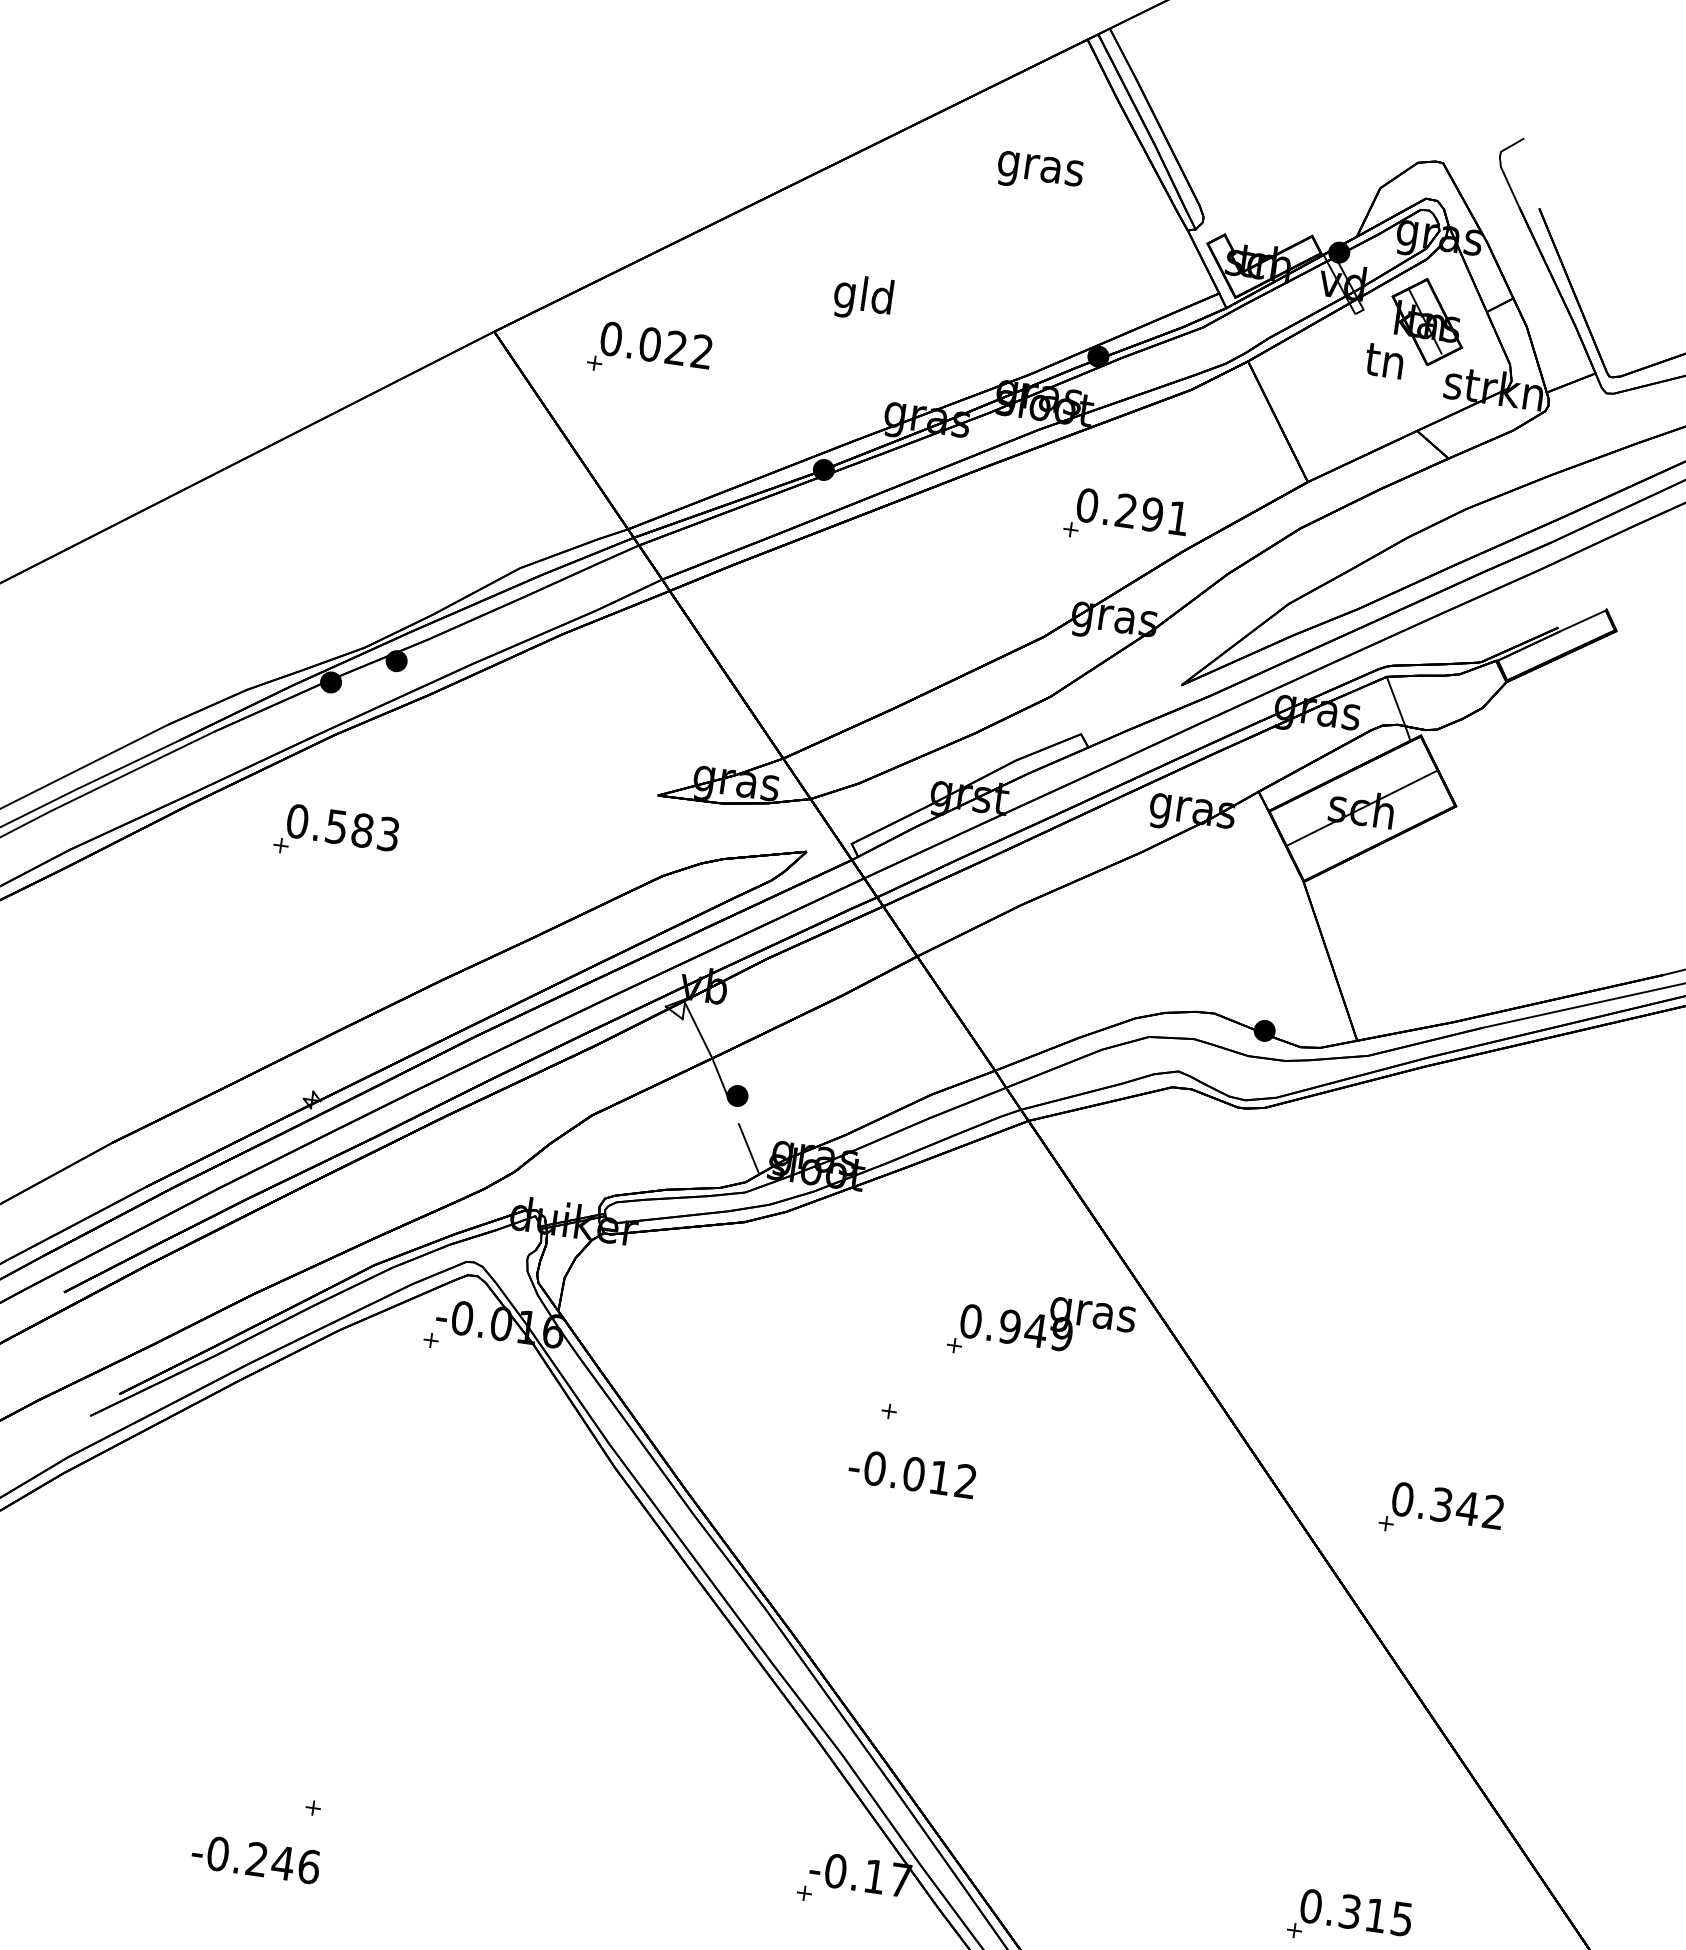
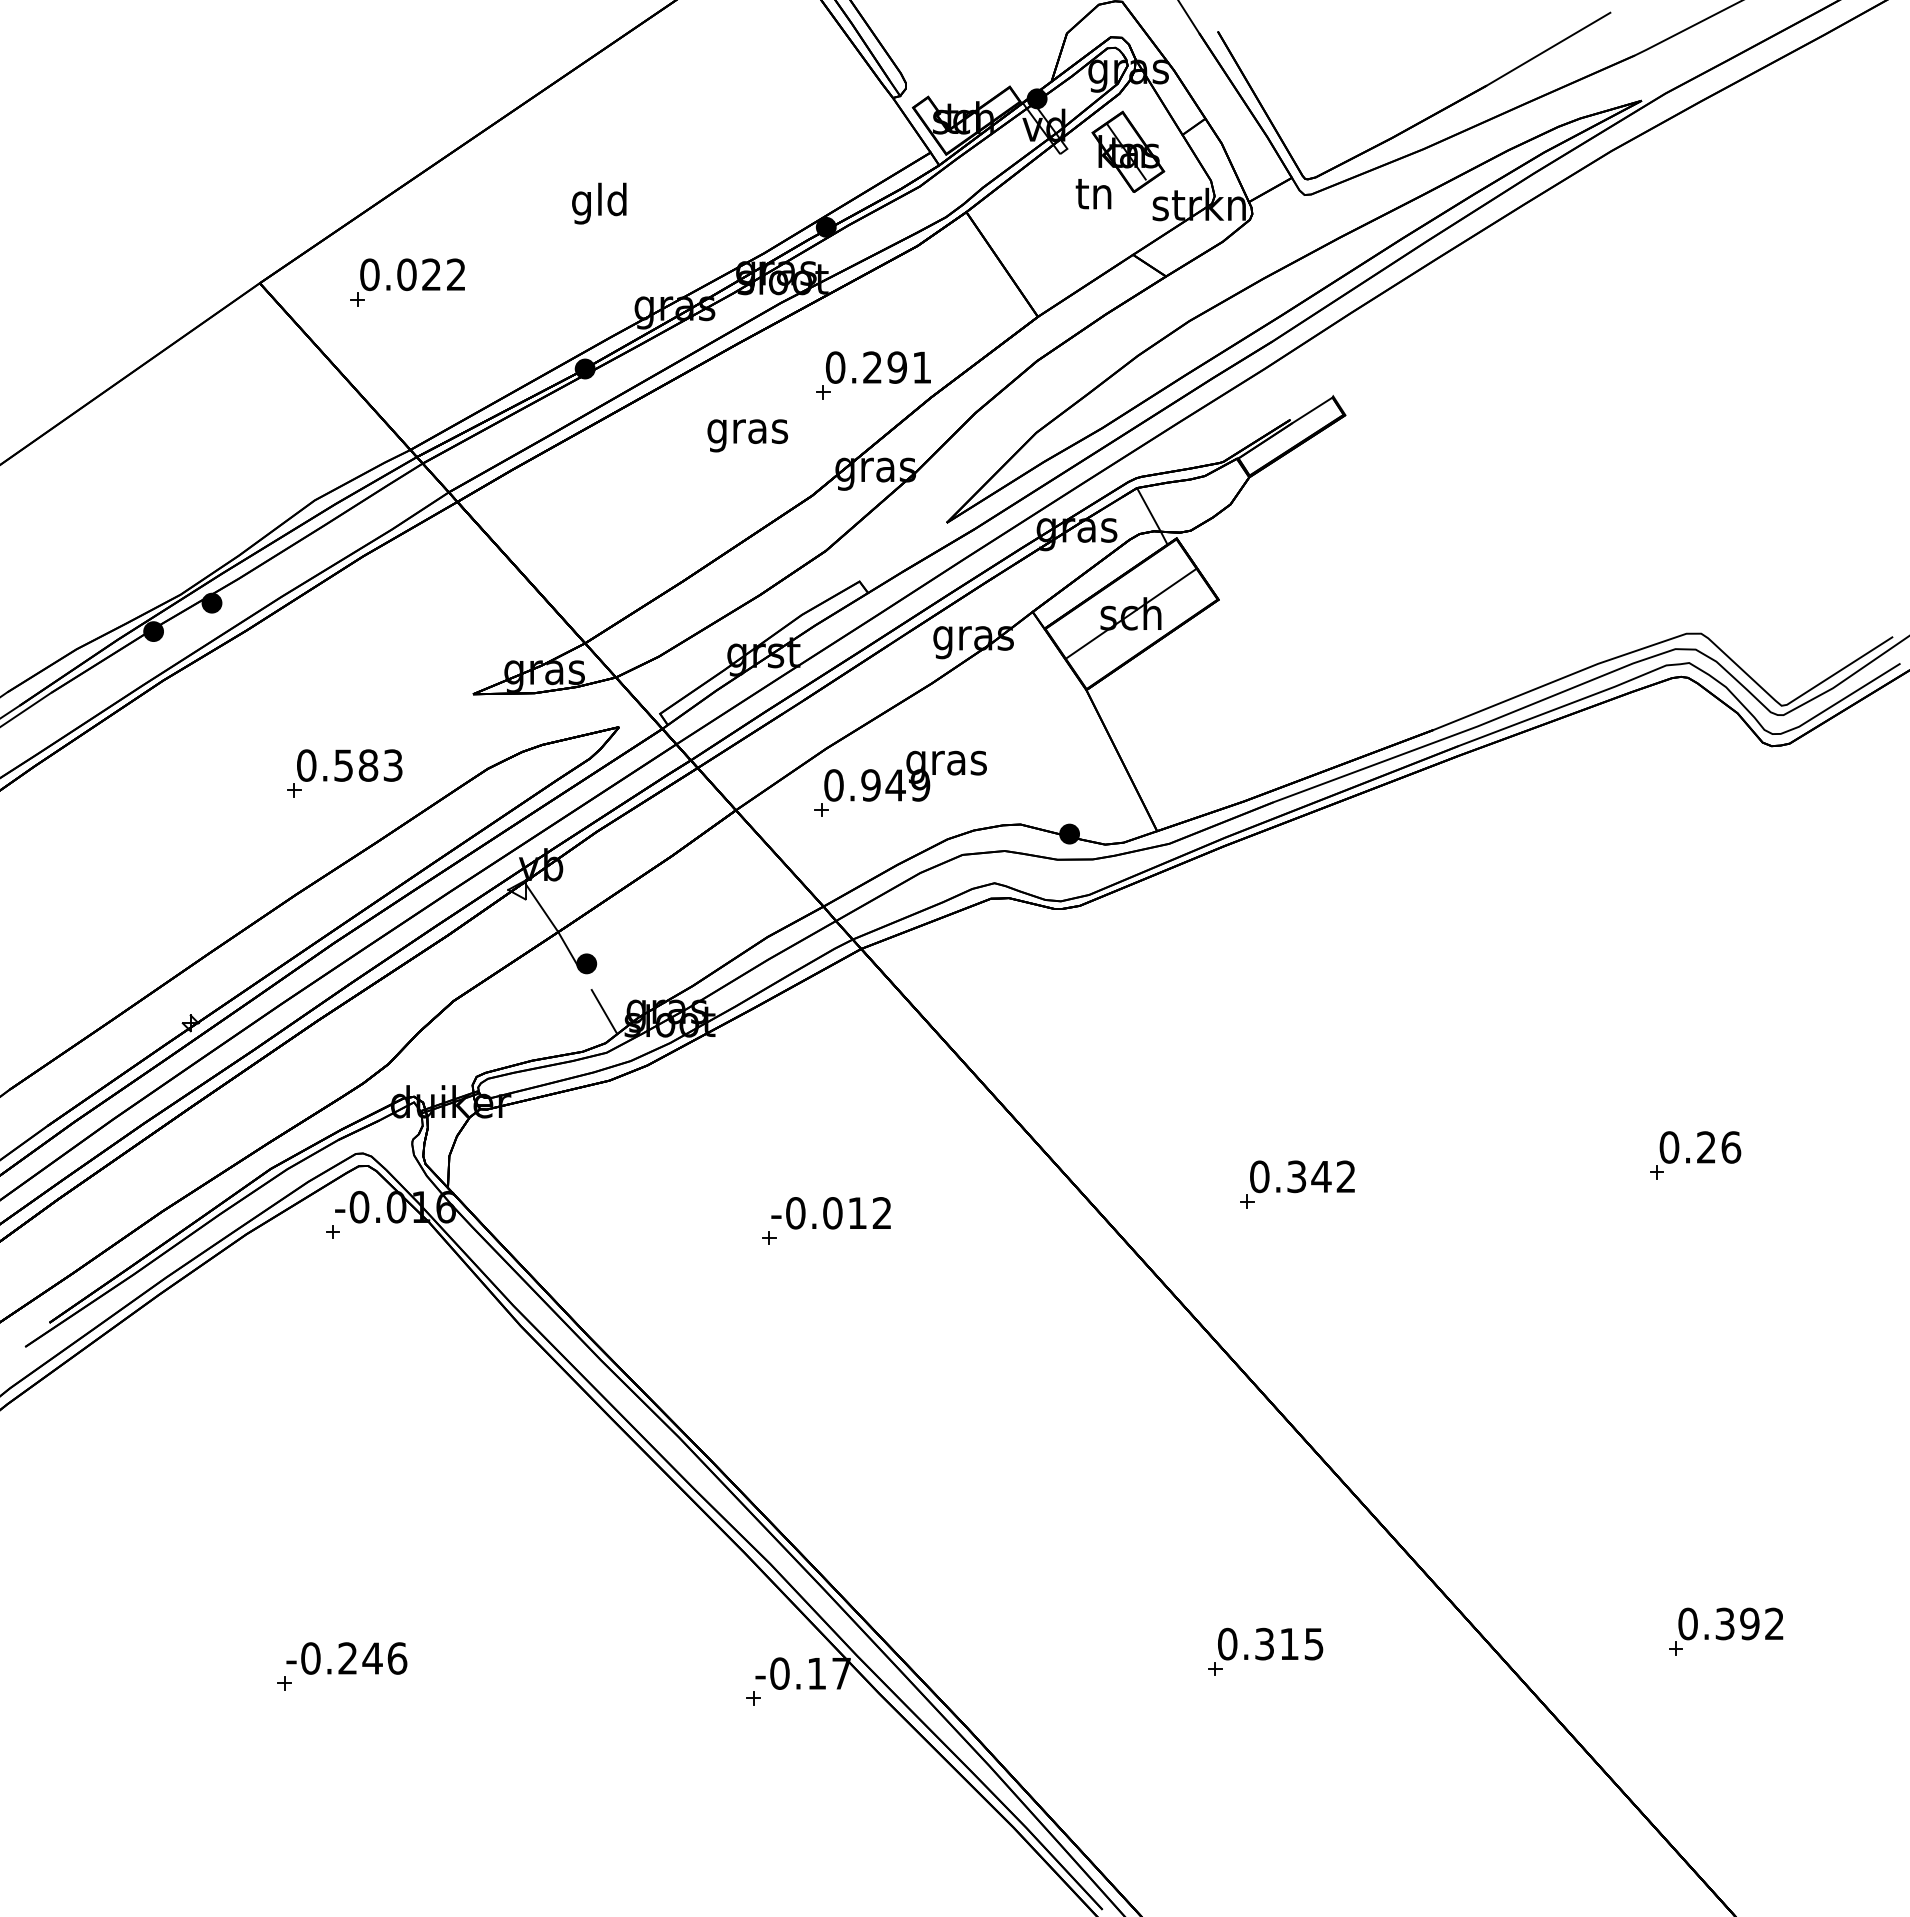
text: (1039, 172) -> (747, 435), moved
part: (336, 835) -> (344, 773), moved
part: (1041, 1329) -> (900, 783), moved
text: (911, 1474) -> (830, 1213), moved
part: (1441, 1513) -> (1297, 1184), moved
text: (255, 1859) -> (346, 1658), moved

